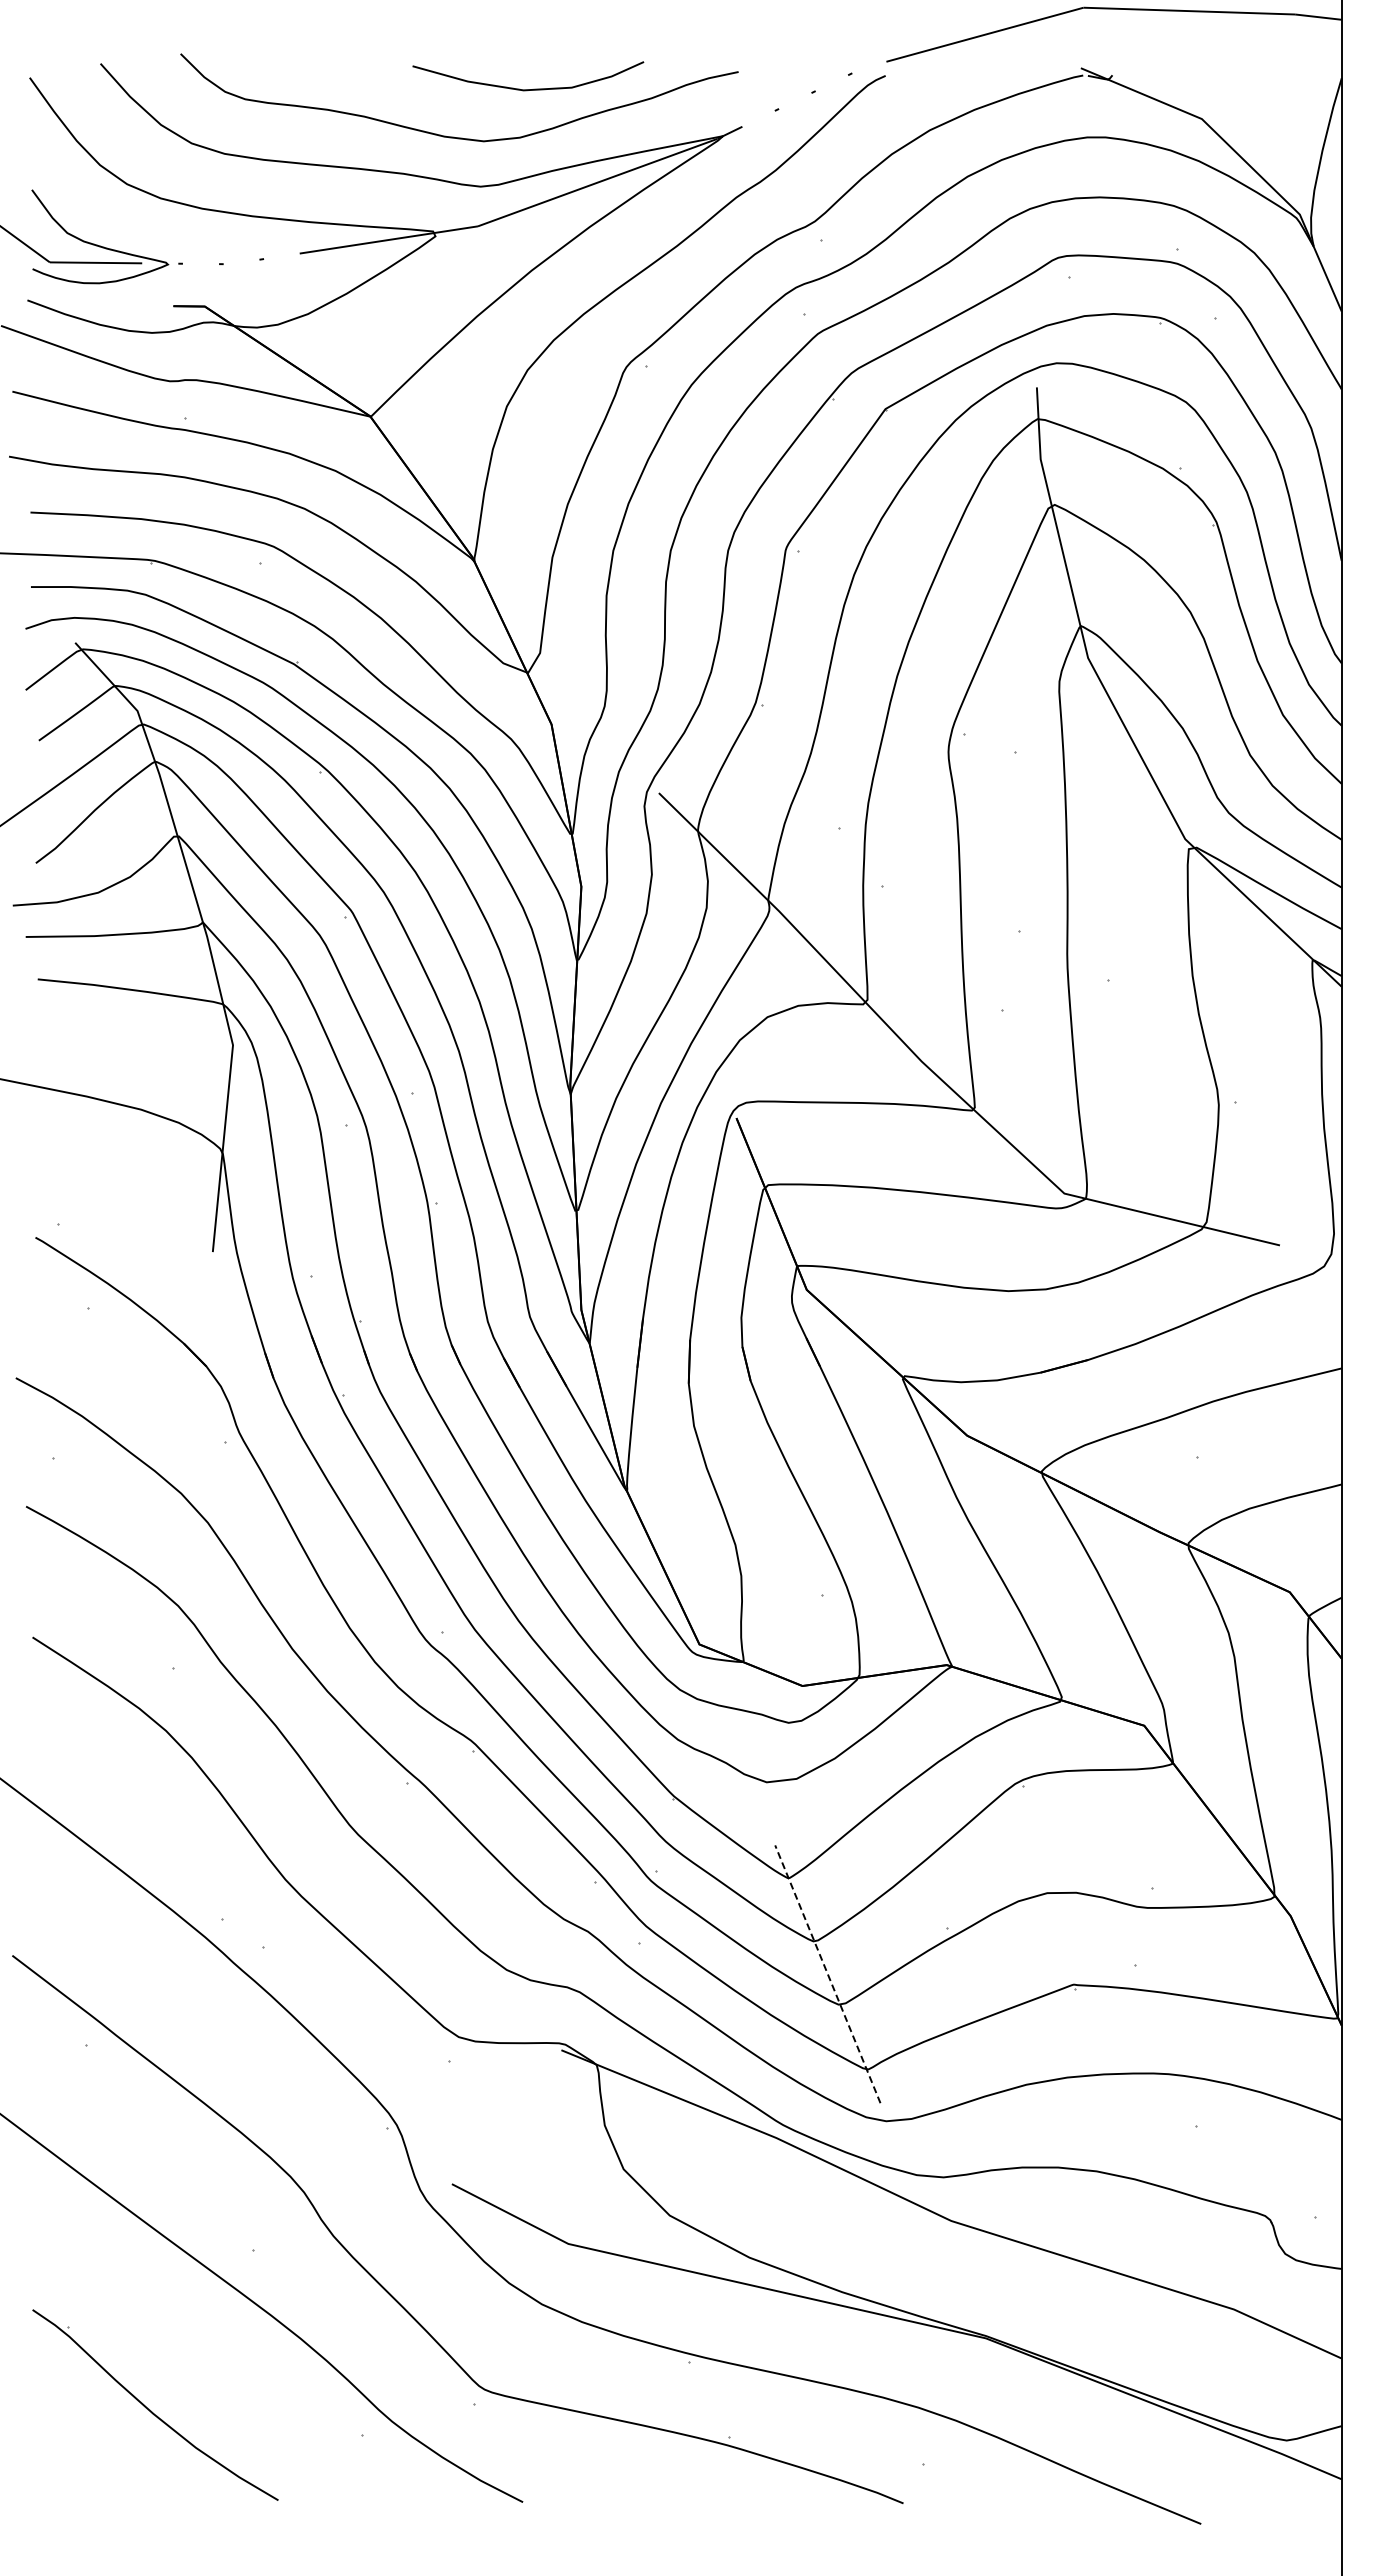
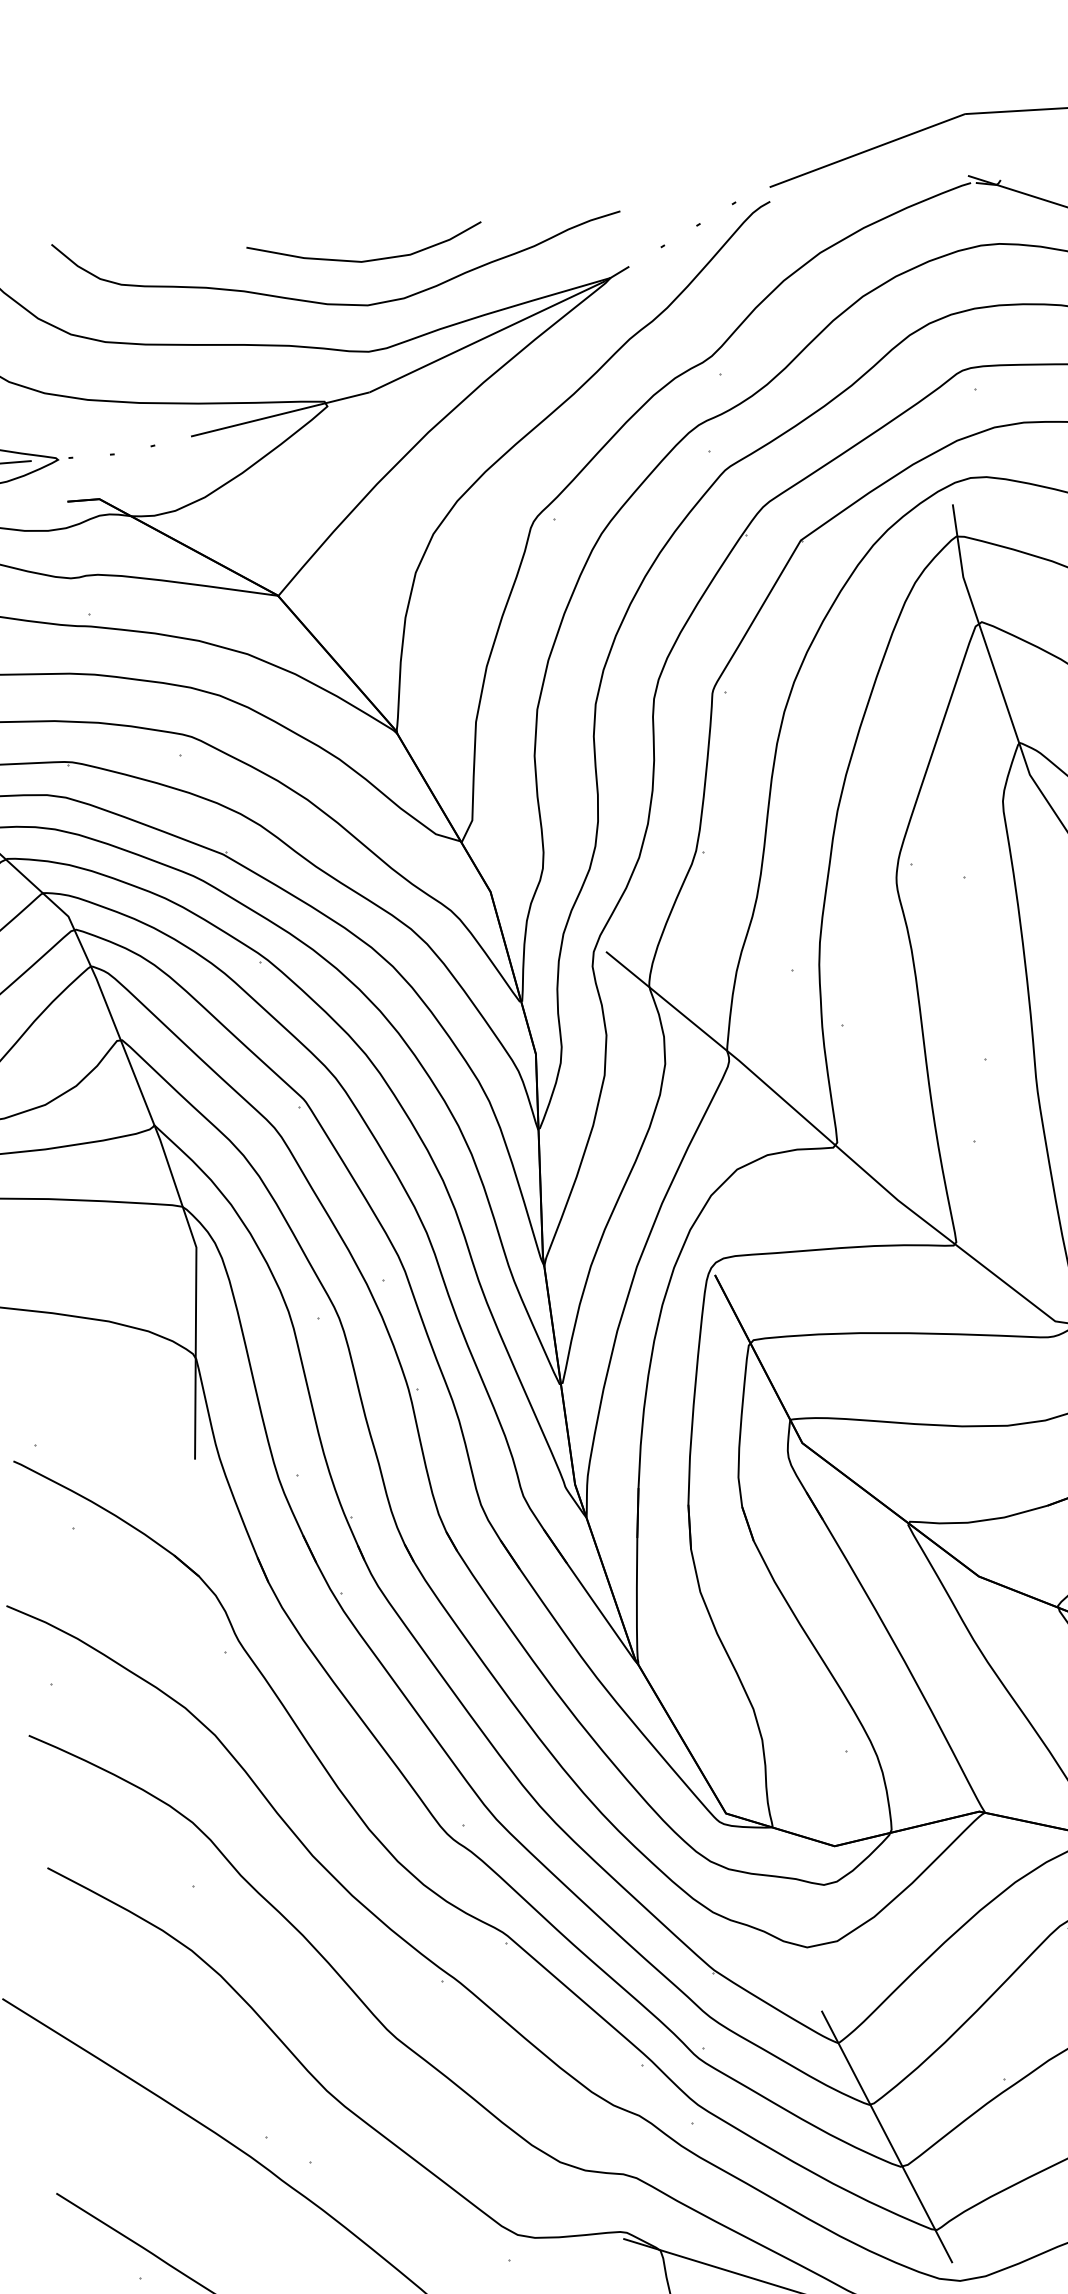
curve: (533, 88) -> (371, 259), moved
line: (827, 1973) -> (886, 2136), dashed -> solid

